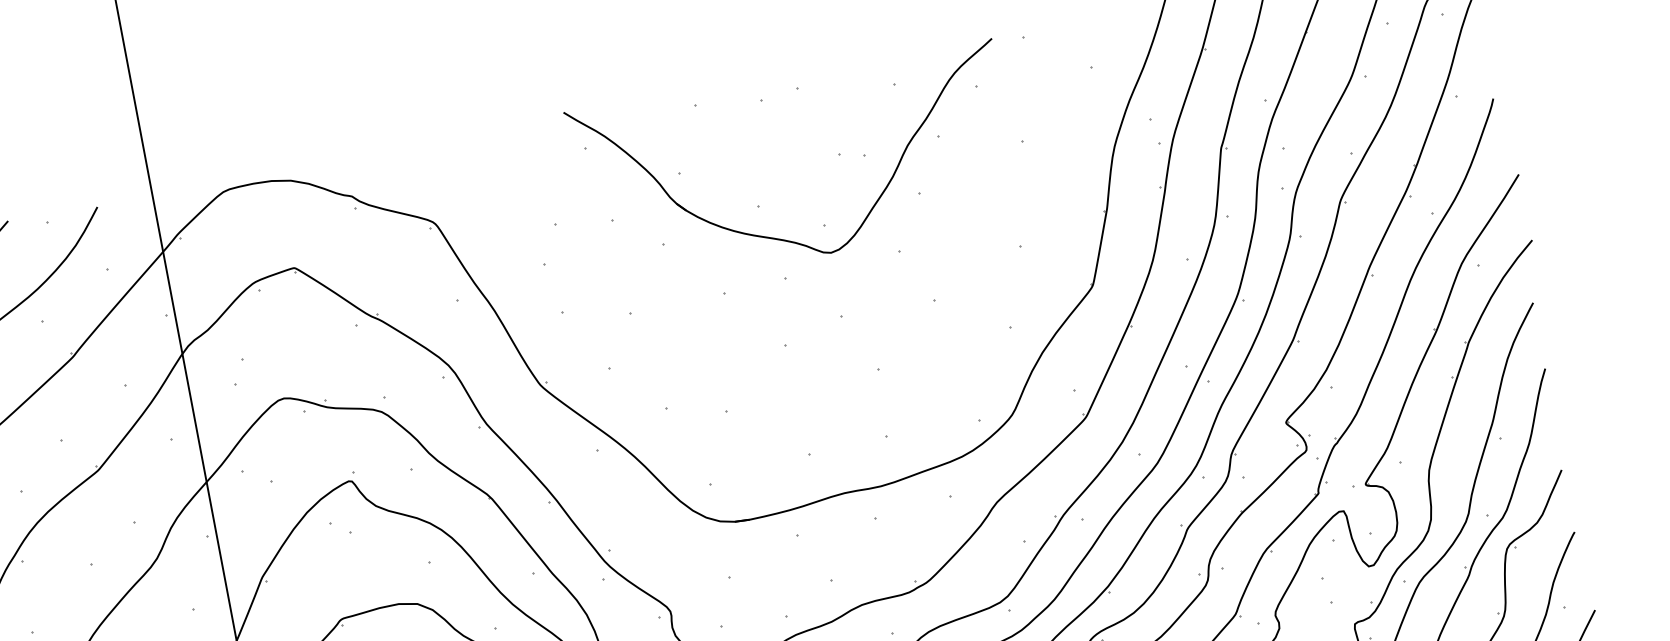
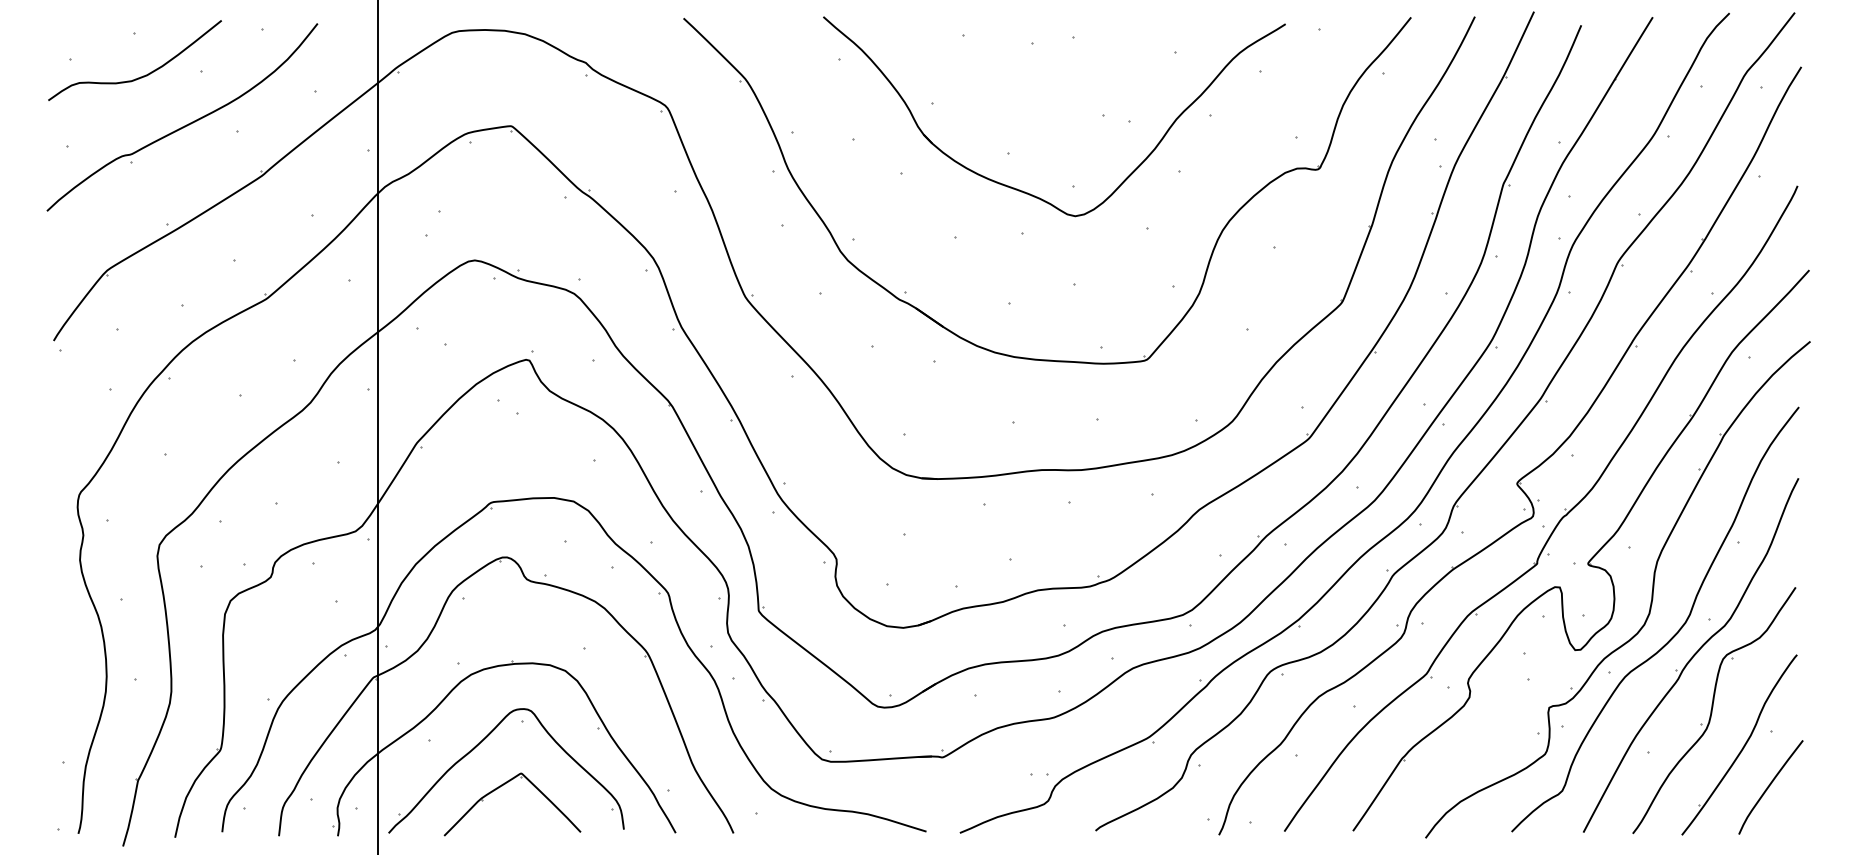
part: (812, 391) -> (1028, 357), added

